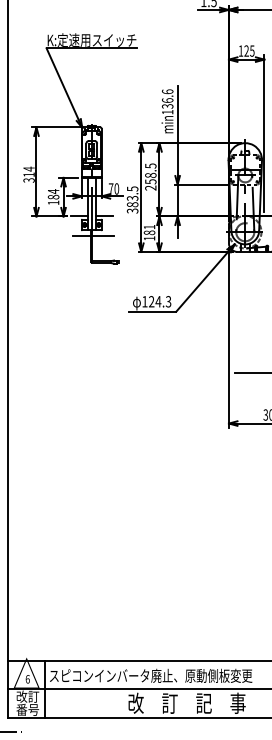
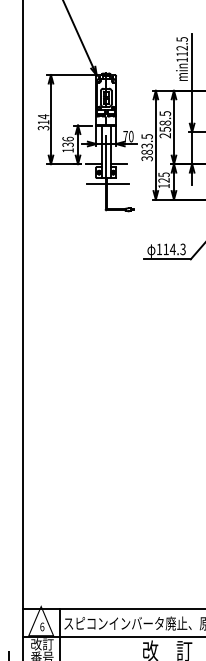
text: (167, 98) -> (182, 46), min136.6 -> min112.5
text: (53, 194) -> (68, 142), 184 -> 136
text: (149, 229) -> (164, 177), 181 -> 125
text: (151, 301) -> (166, 249), 124.3 -> 114.3

